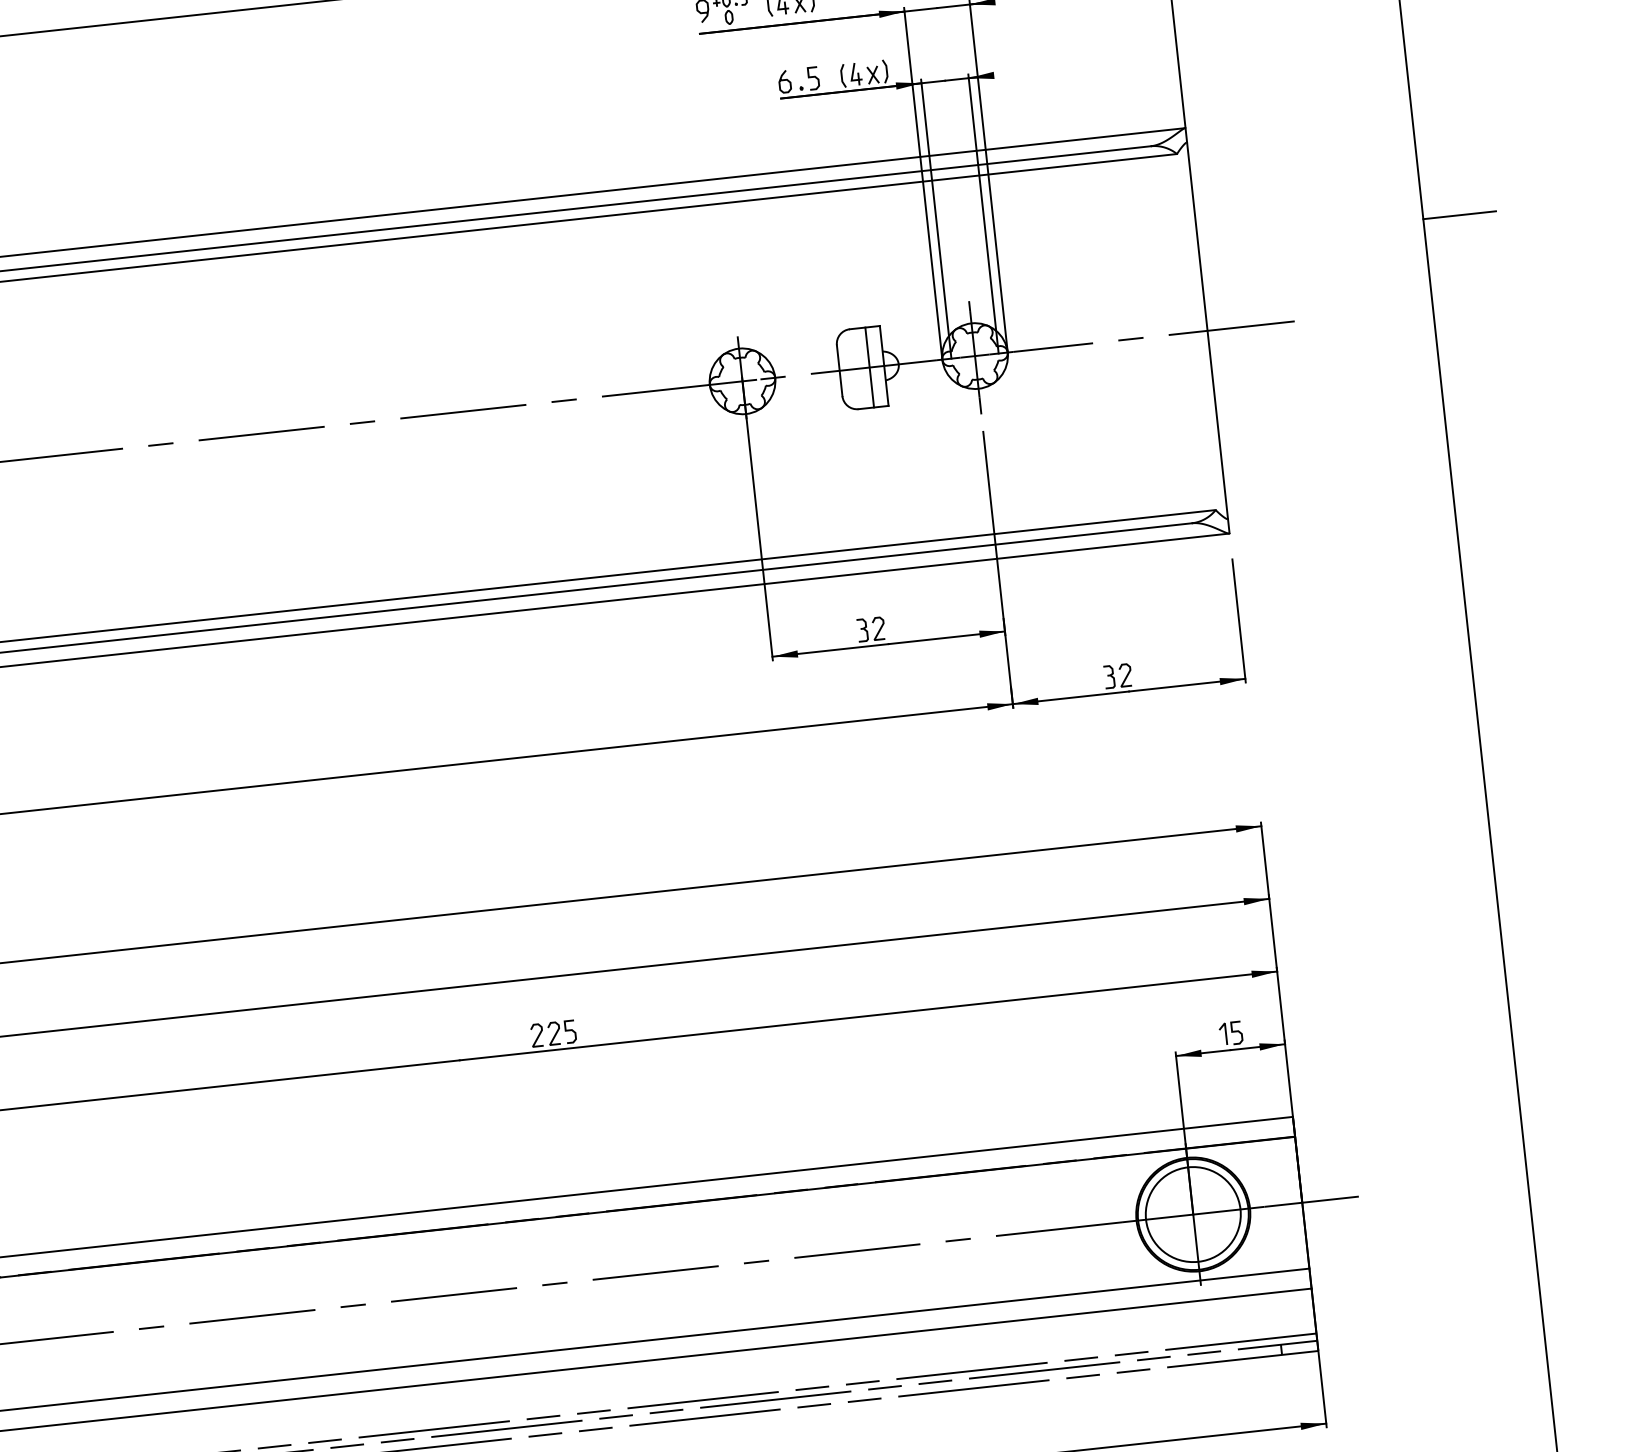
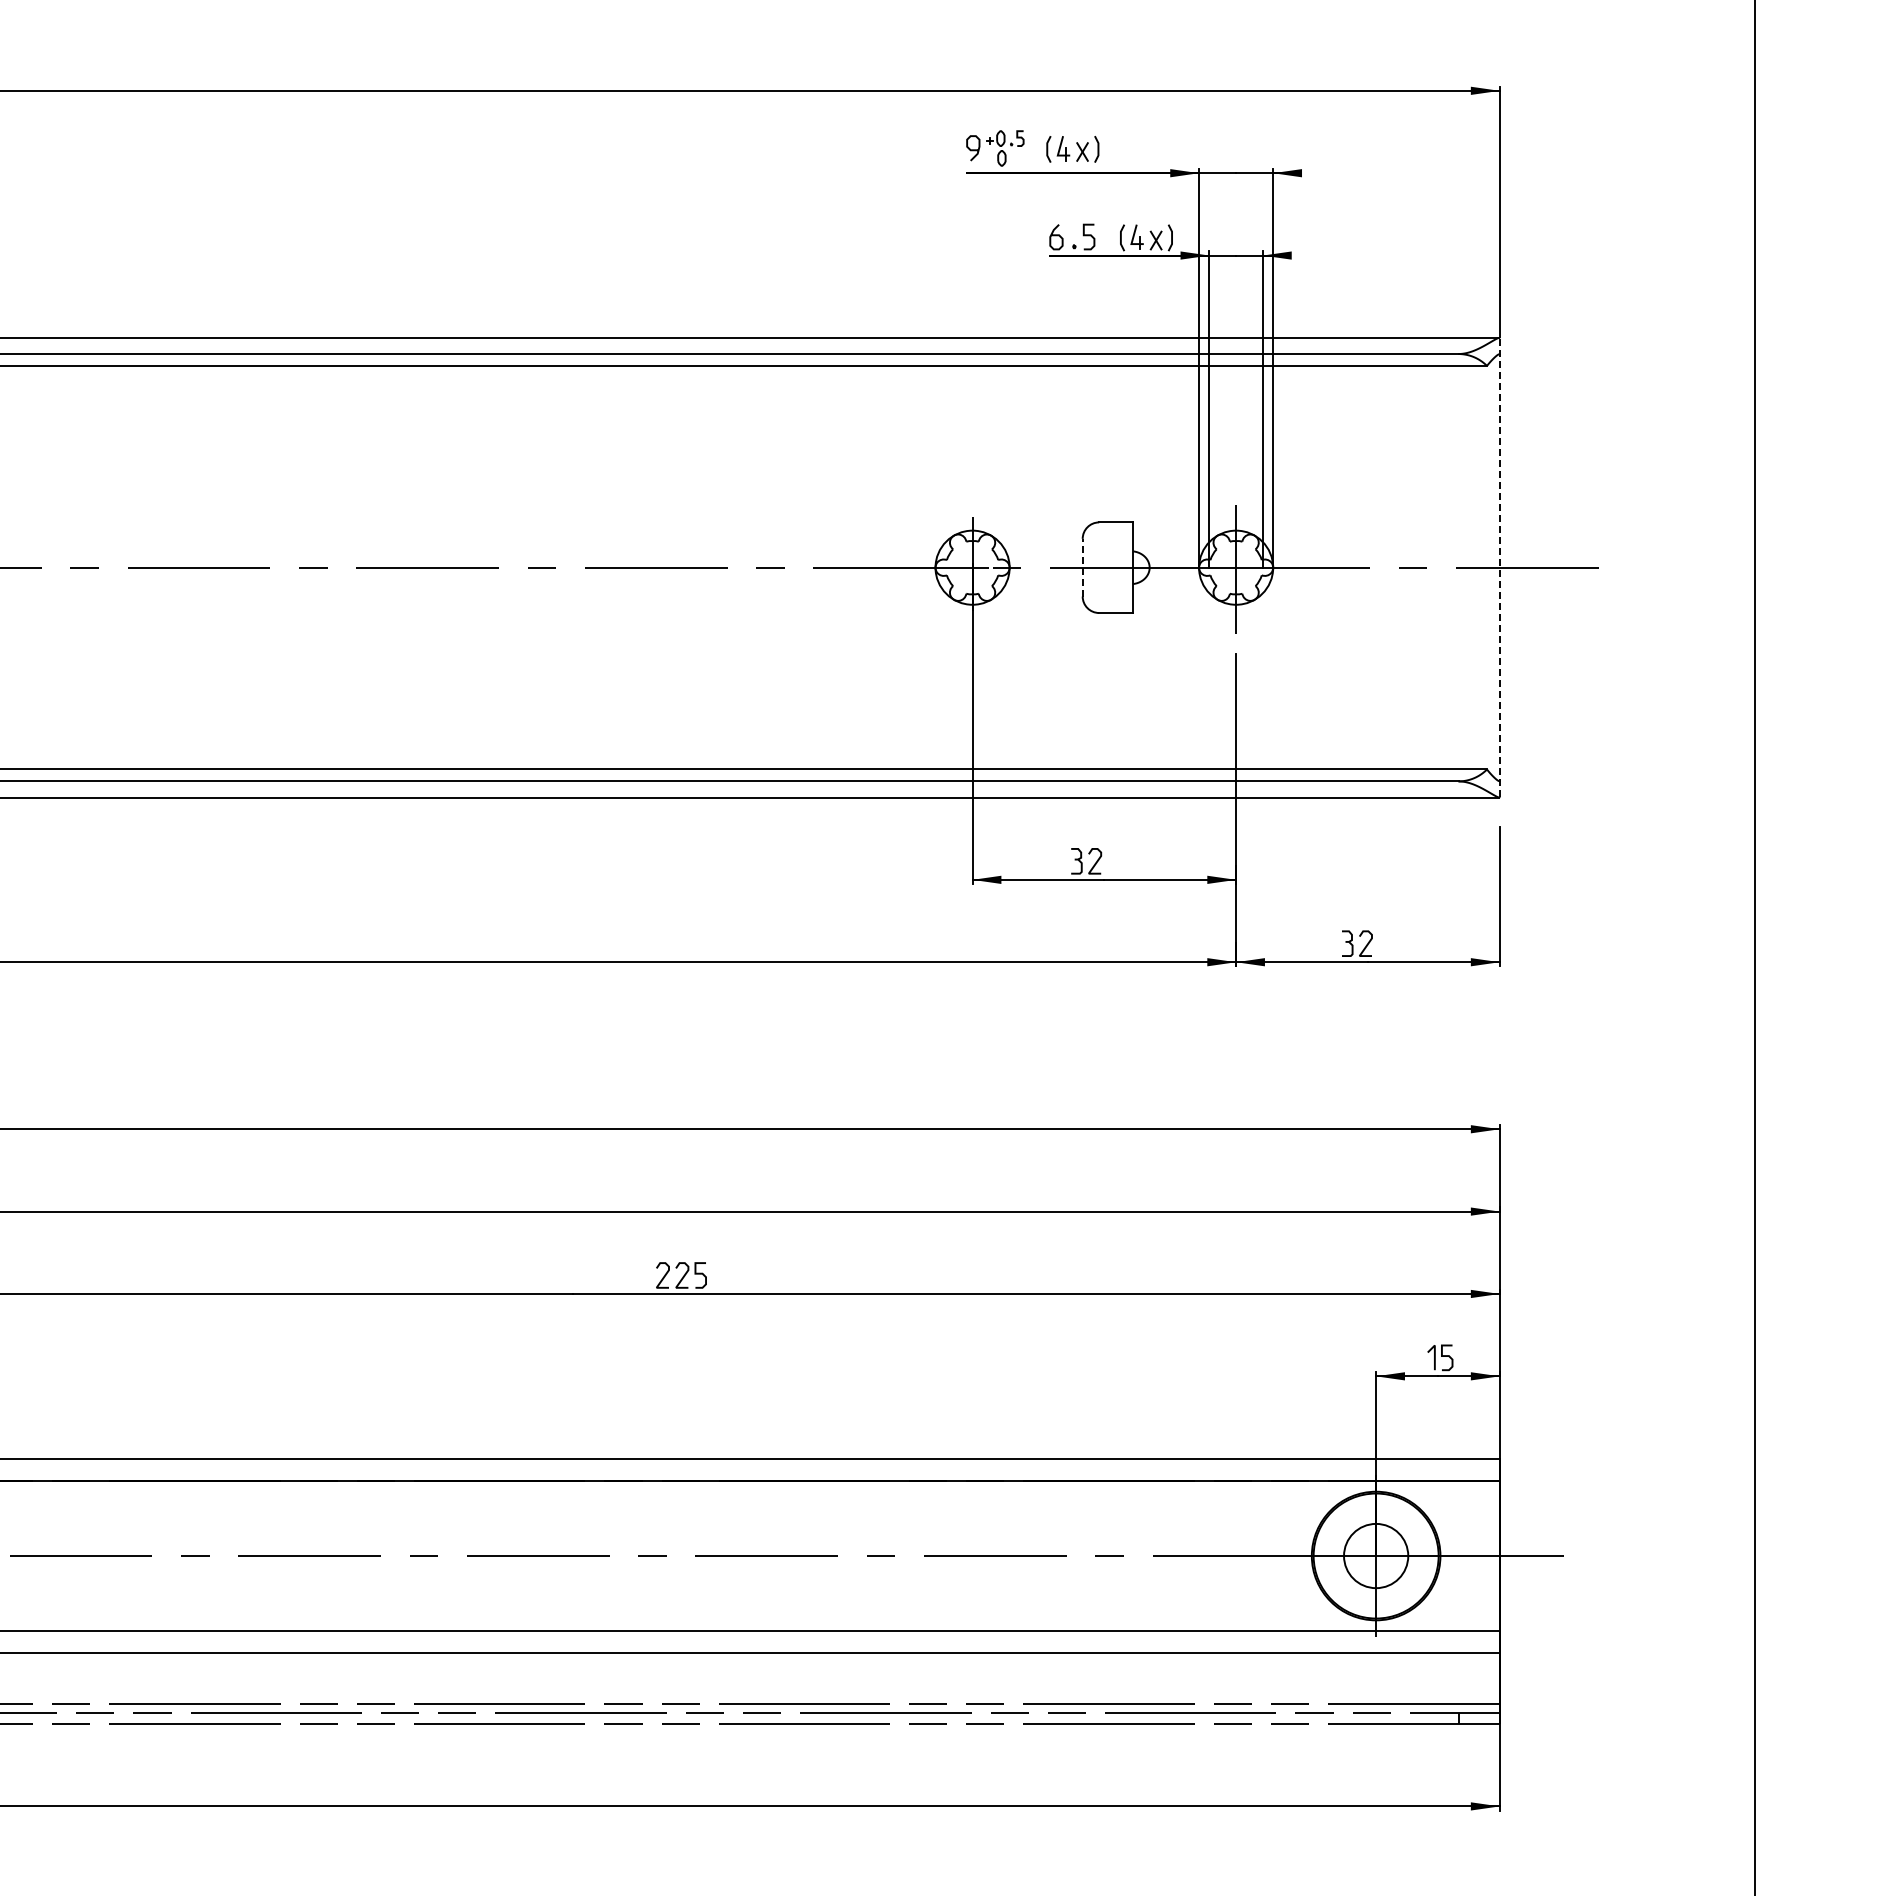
line: (1459, 214) -> (1796, 468), removed
line: (1207, 330) -> (1499, 567), solid -> dashed
line: (869, 367) -> (1116, 567), removed
line: (839, 370) -> (1082, 567), solid -> dashed
circle: (1192, 1214) -> (1375, 1555), size x0.6

